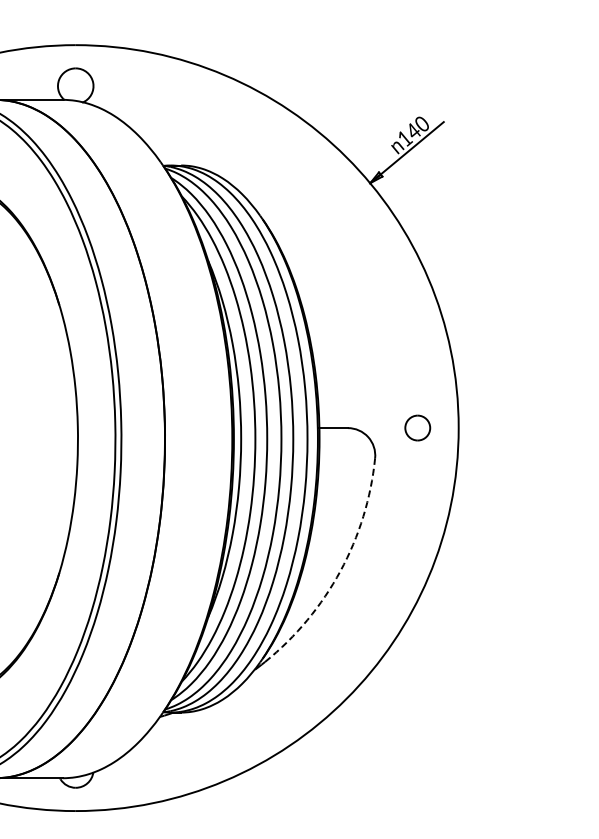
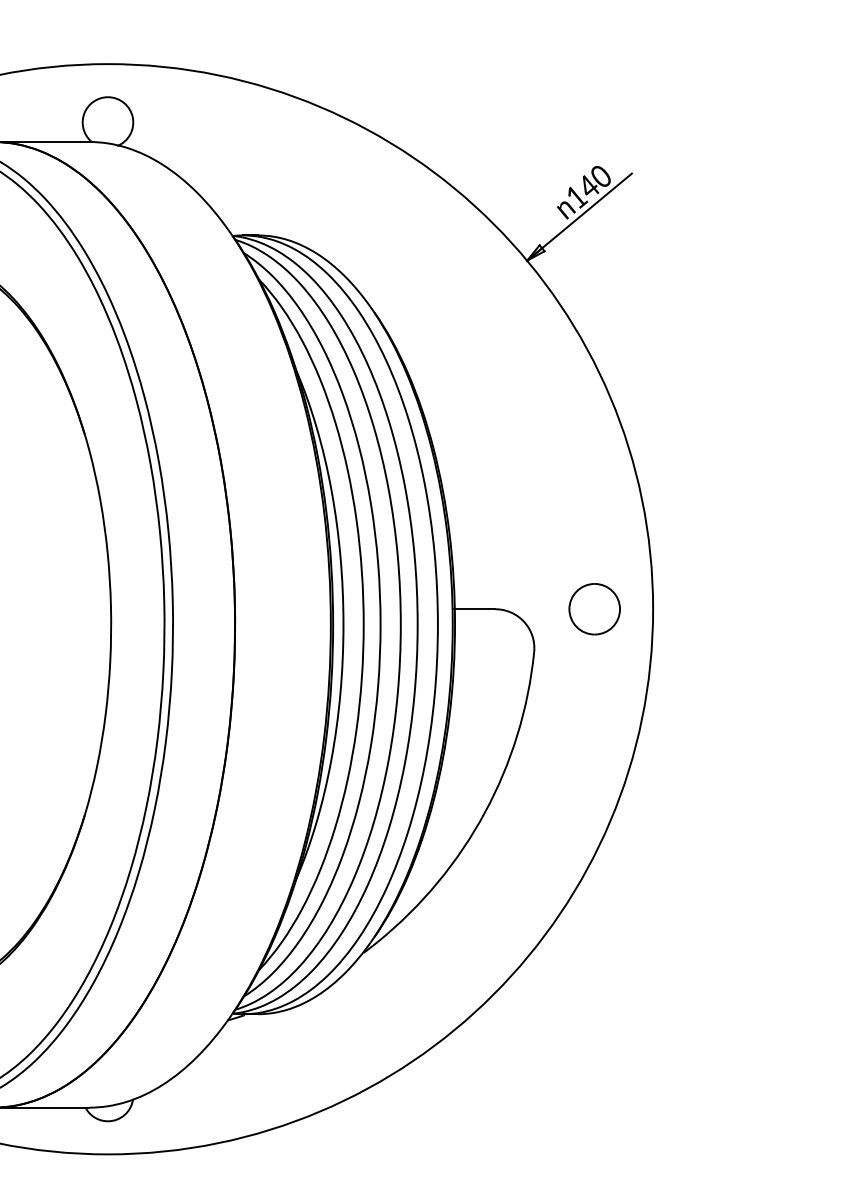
part: (417, 427) -> (594, 608), size x1.43
arc: (340, 571) -> (484, 813), dashed -> solid

